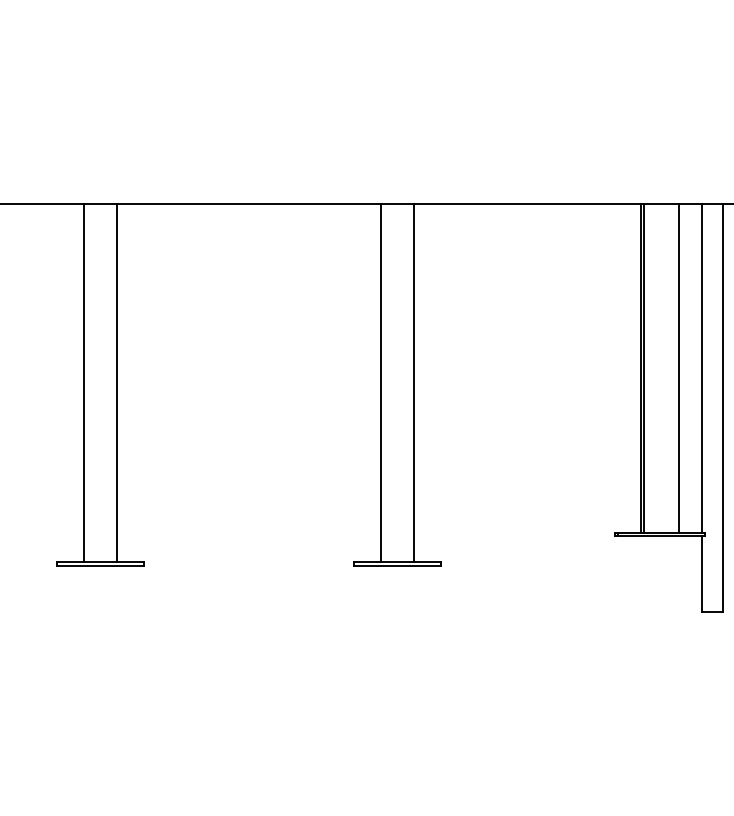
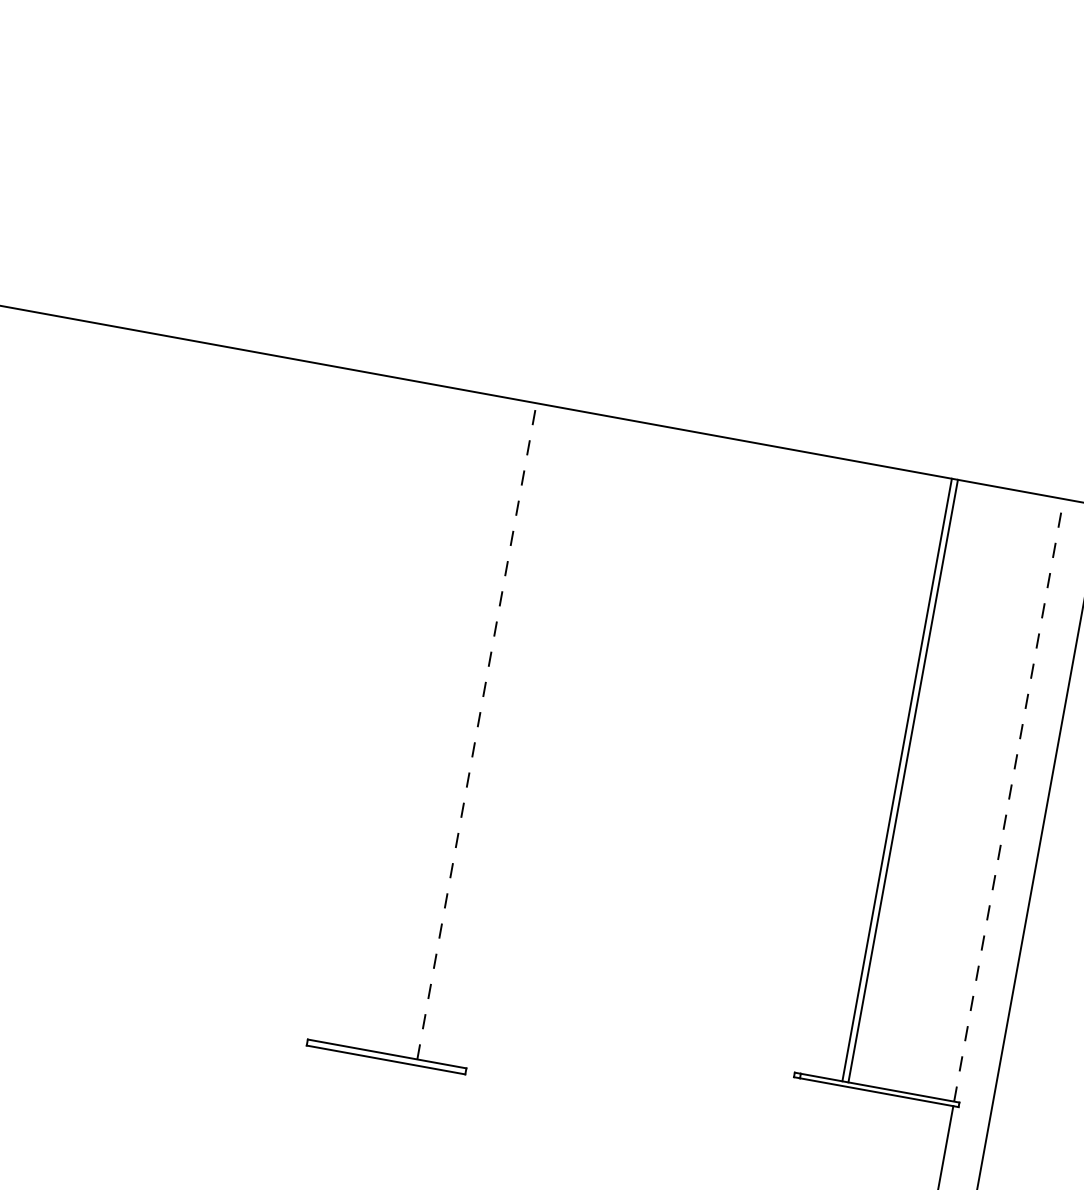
line: (678, 368) -> (966, 792), removed
line: (701, 368) -> (1008, 800), solid -> dashed
line: (413, 382) -> (476, 729), solid -> dashed
line: (380, 383) -> (415, 720), removed

